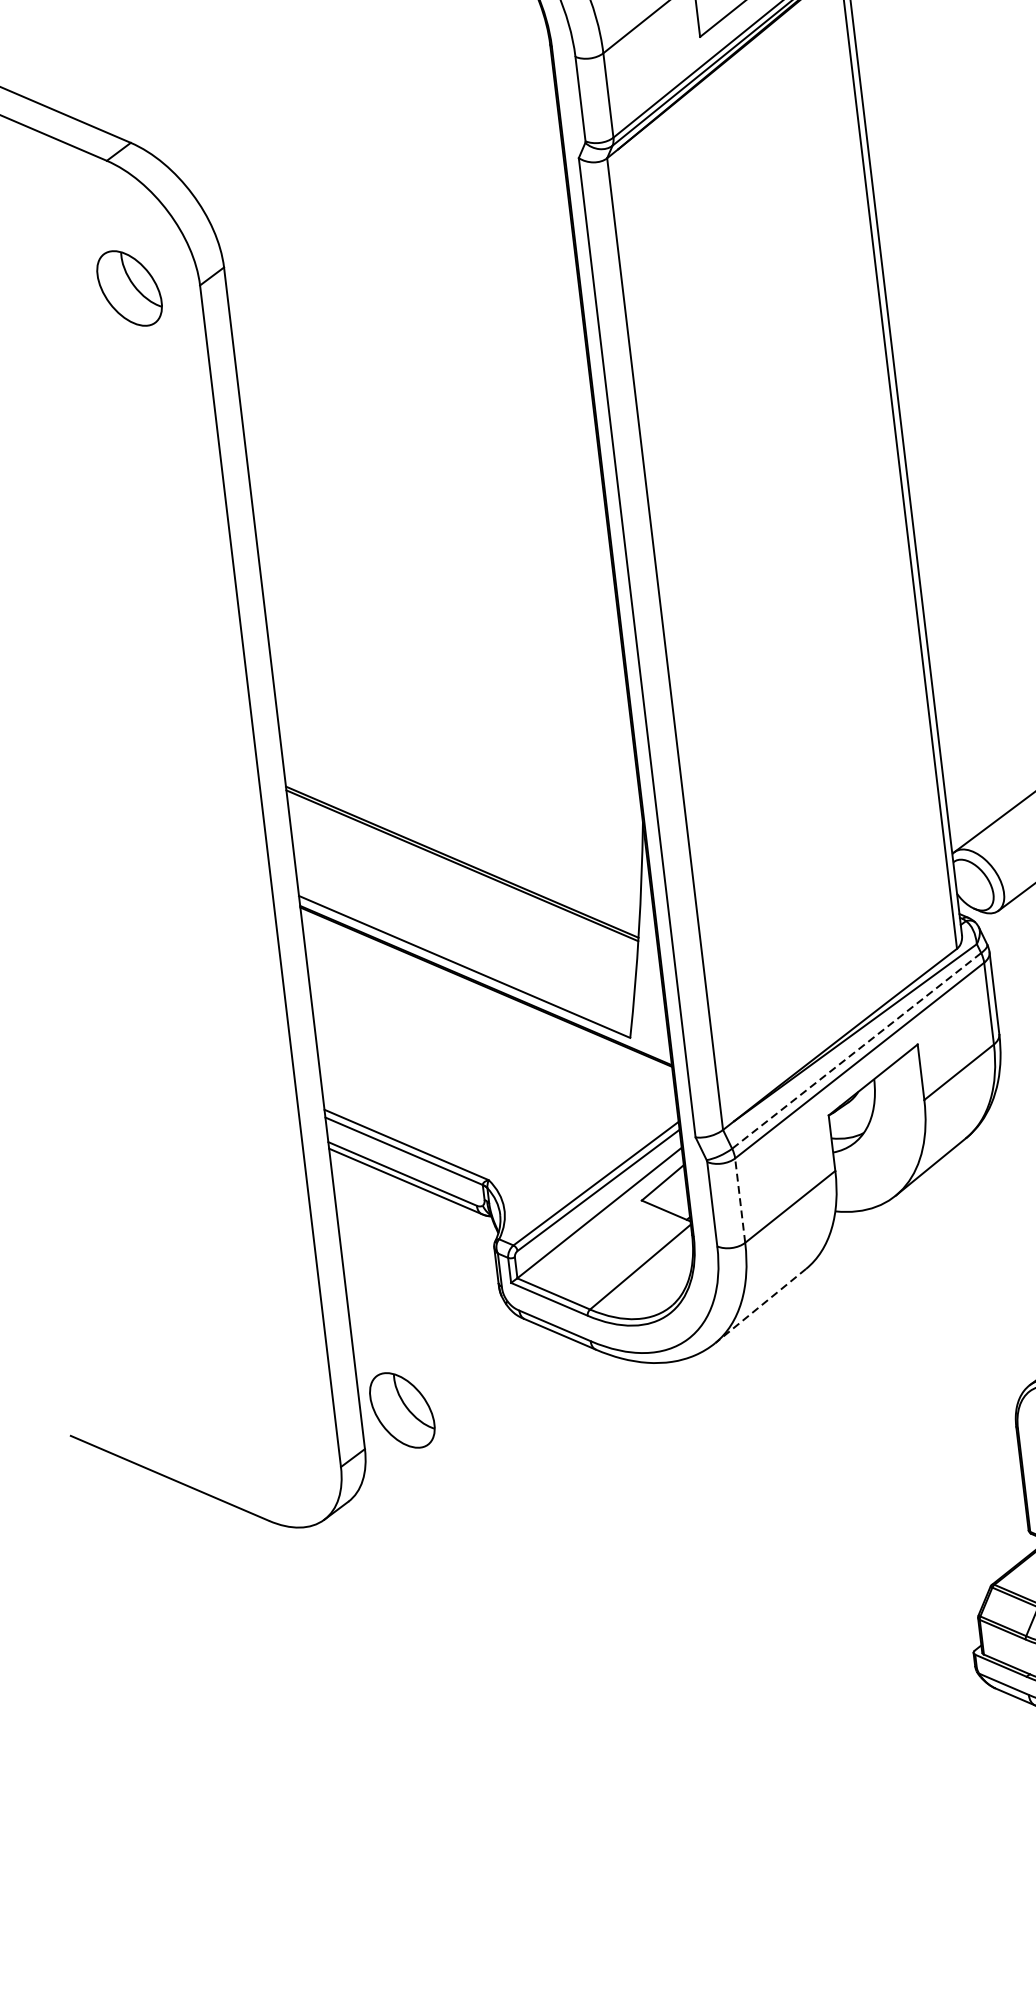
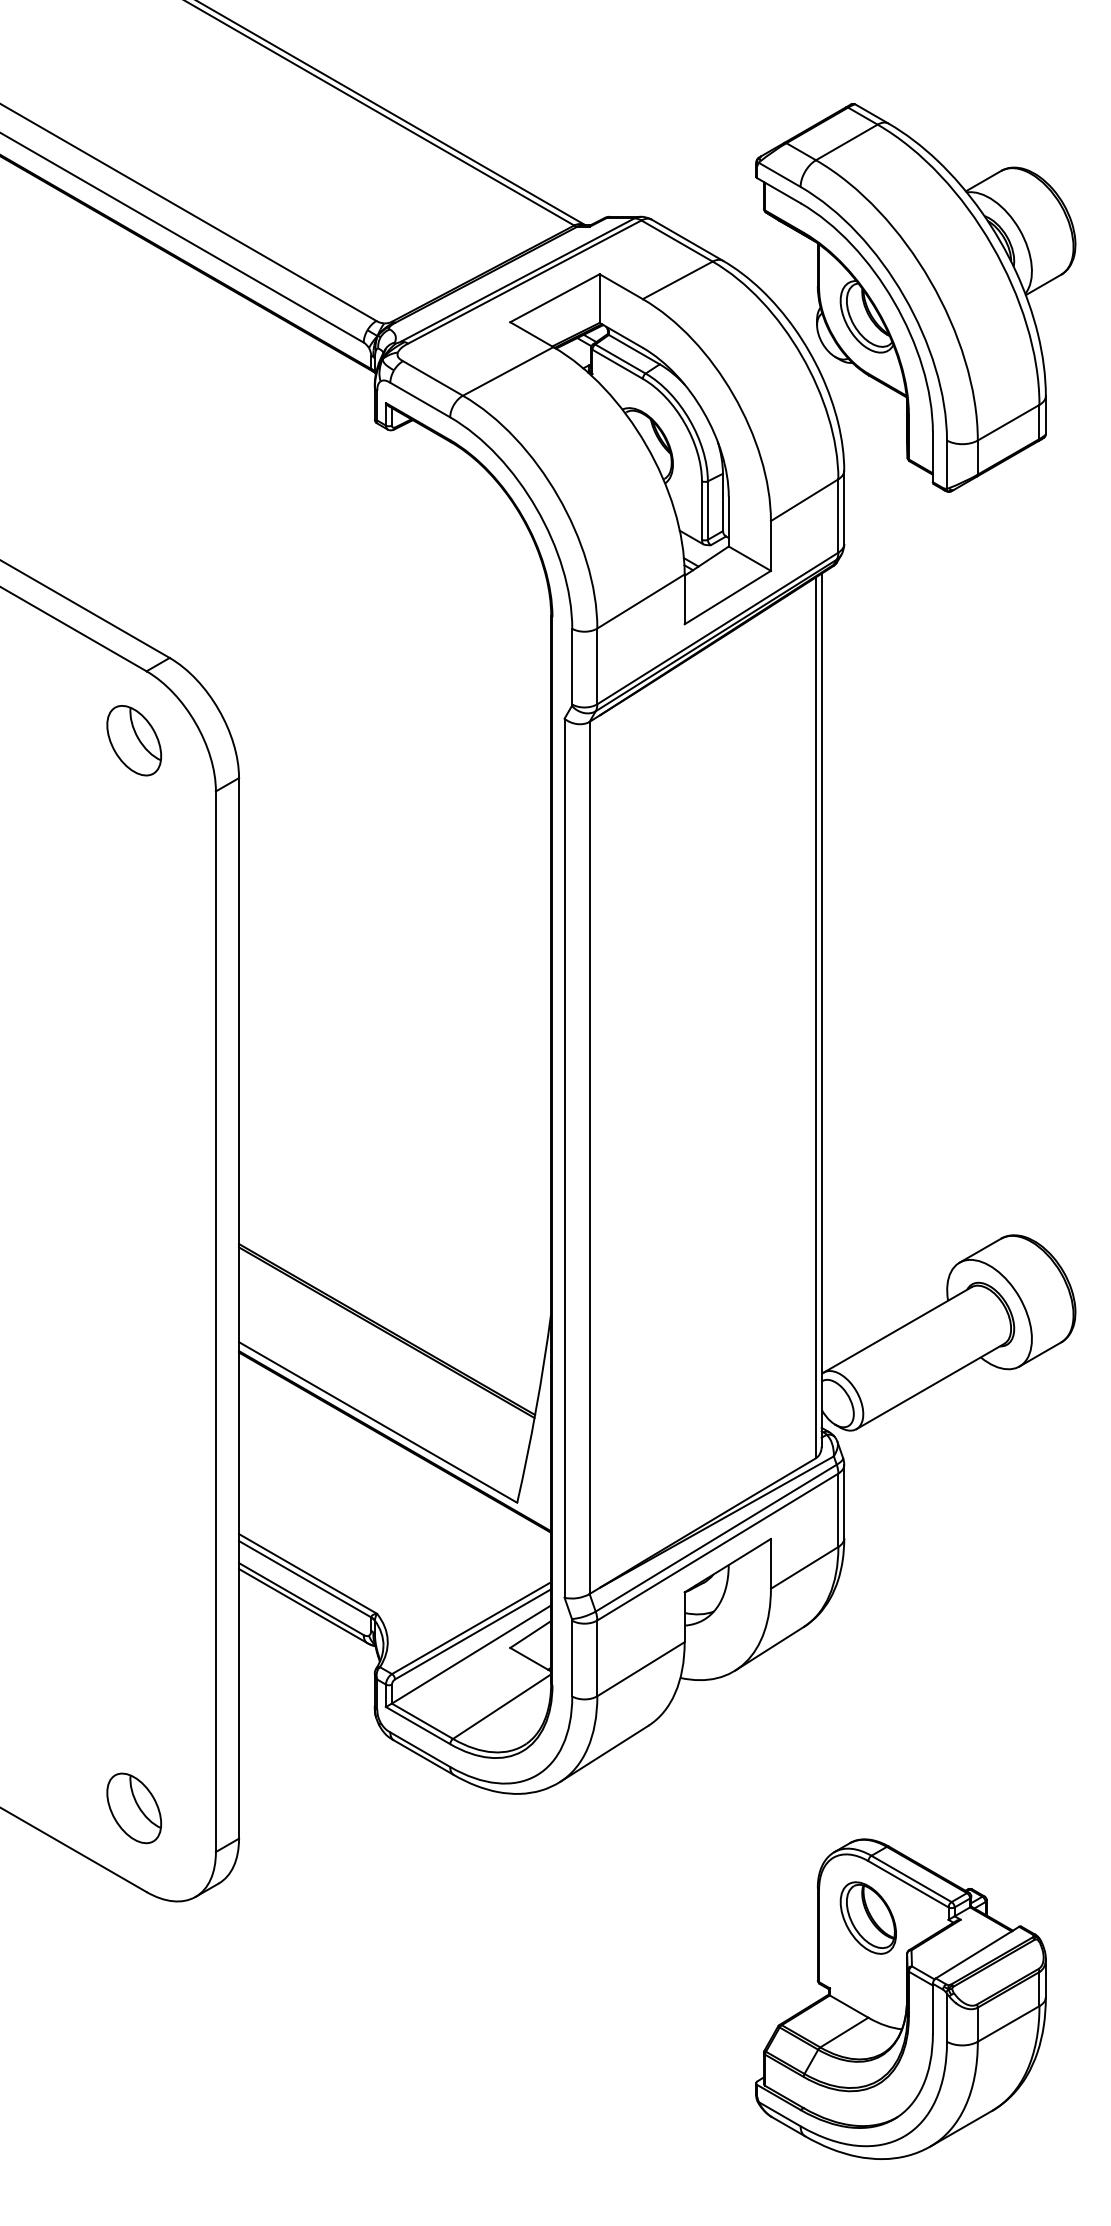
part: (128, 288) -> (133, 740), moved
line: (855, 1051) -> (715, 1538), dashed -> solid
line: (740, 1200) -> (597, 1658), dashed -> solid
line: (759, 1306) -> (603, 1754), dashed -> solid
part: (401, 1410) -> (133, 1808), moved

